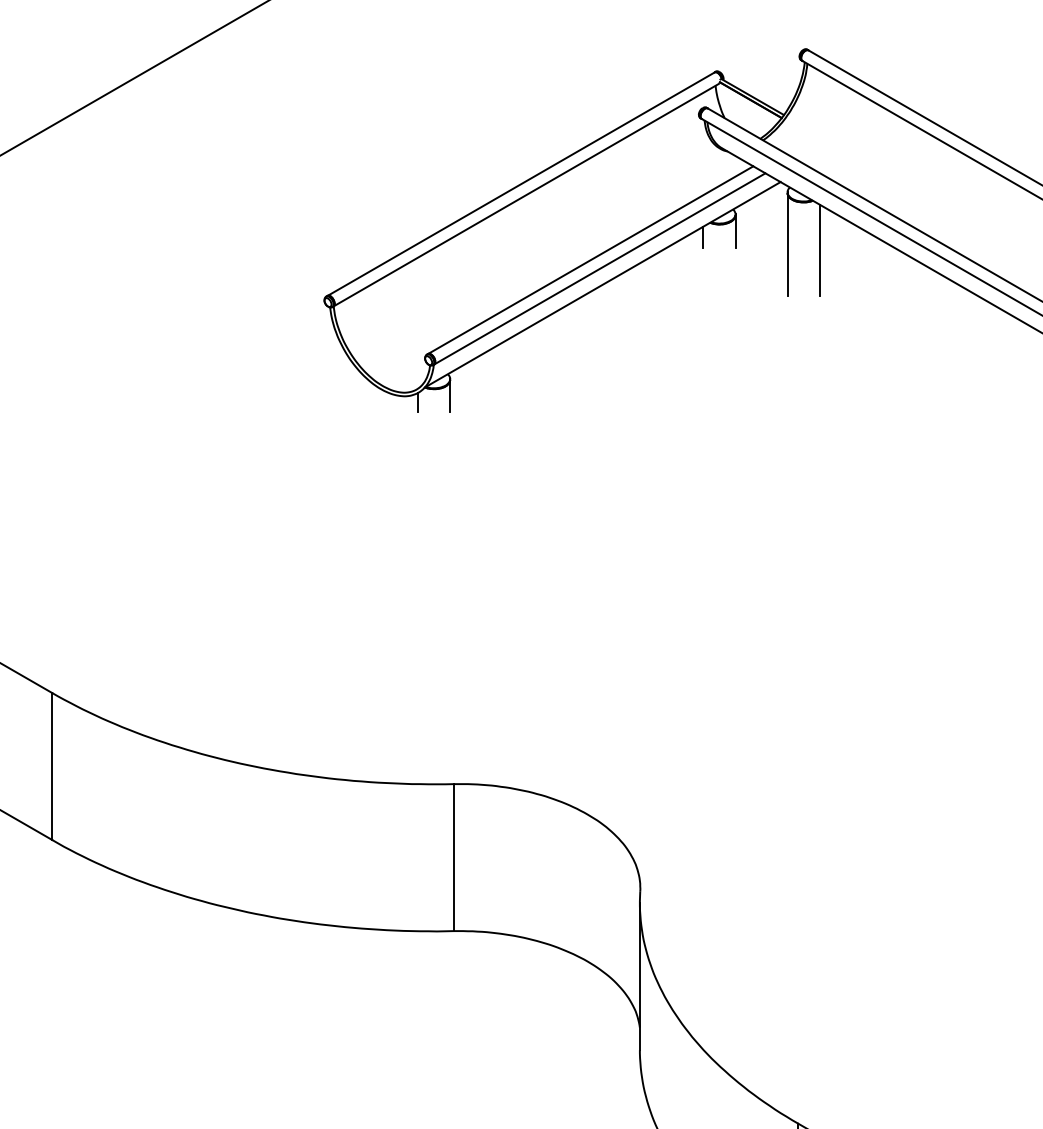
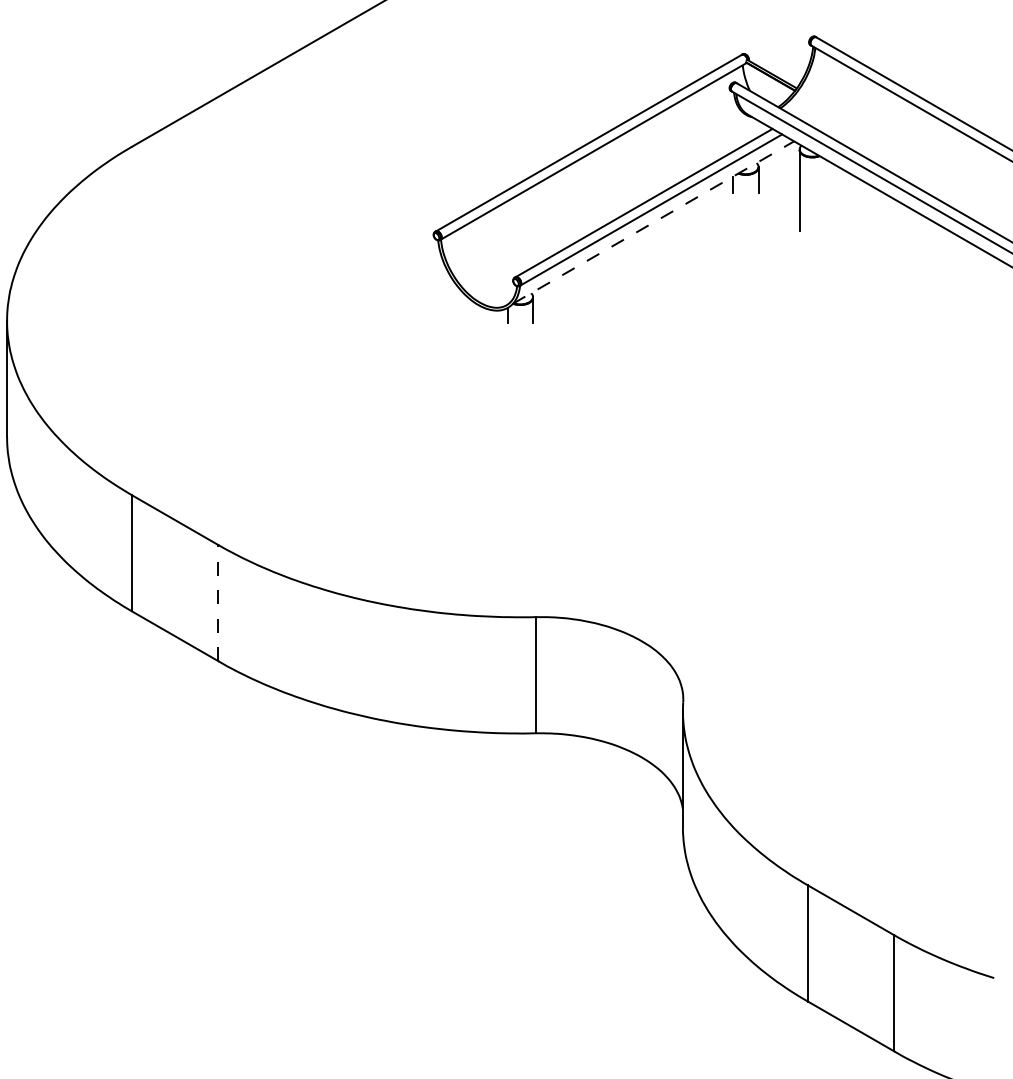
line: (819, 250) -> (824, 195), removed
line: (603, 284) -> (654, 222), solid -> dashed
line: (52, 765) -> (218, 602), solid -> dashed

